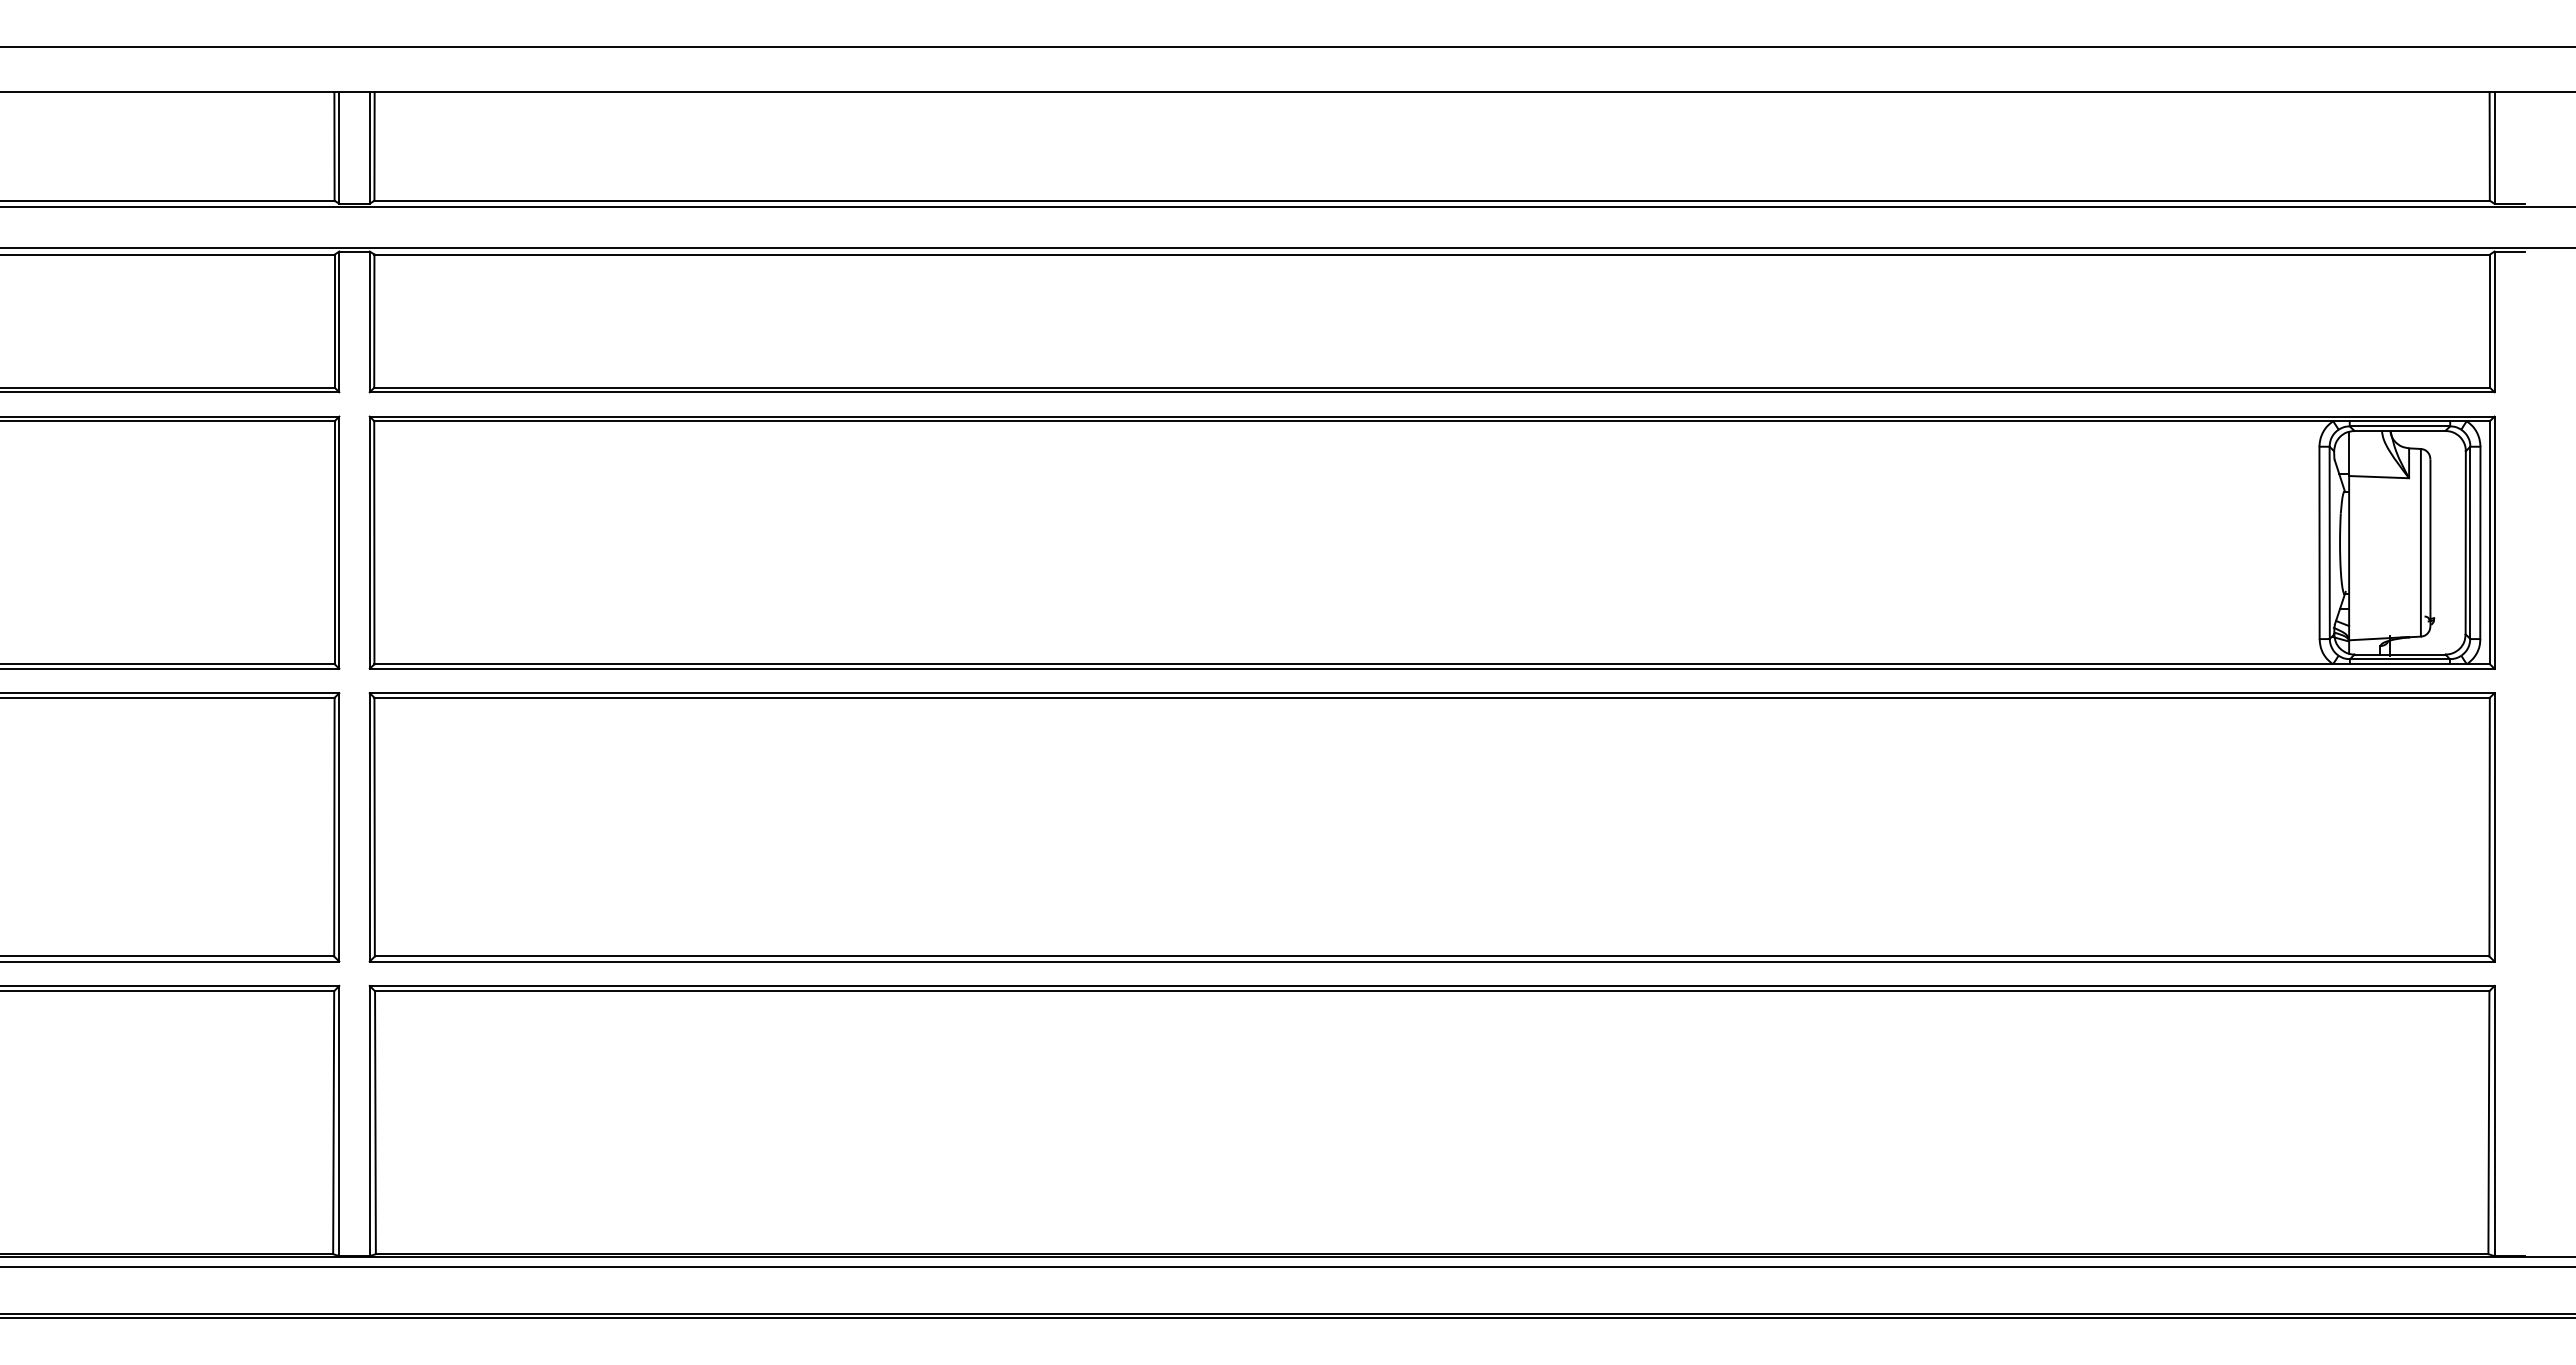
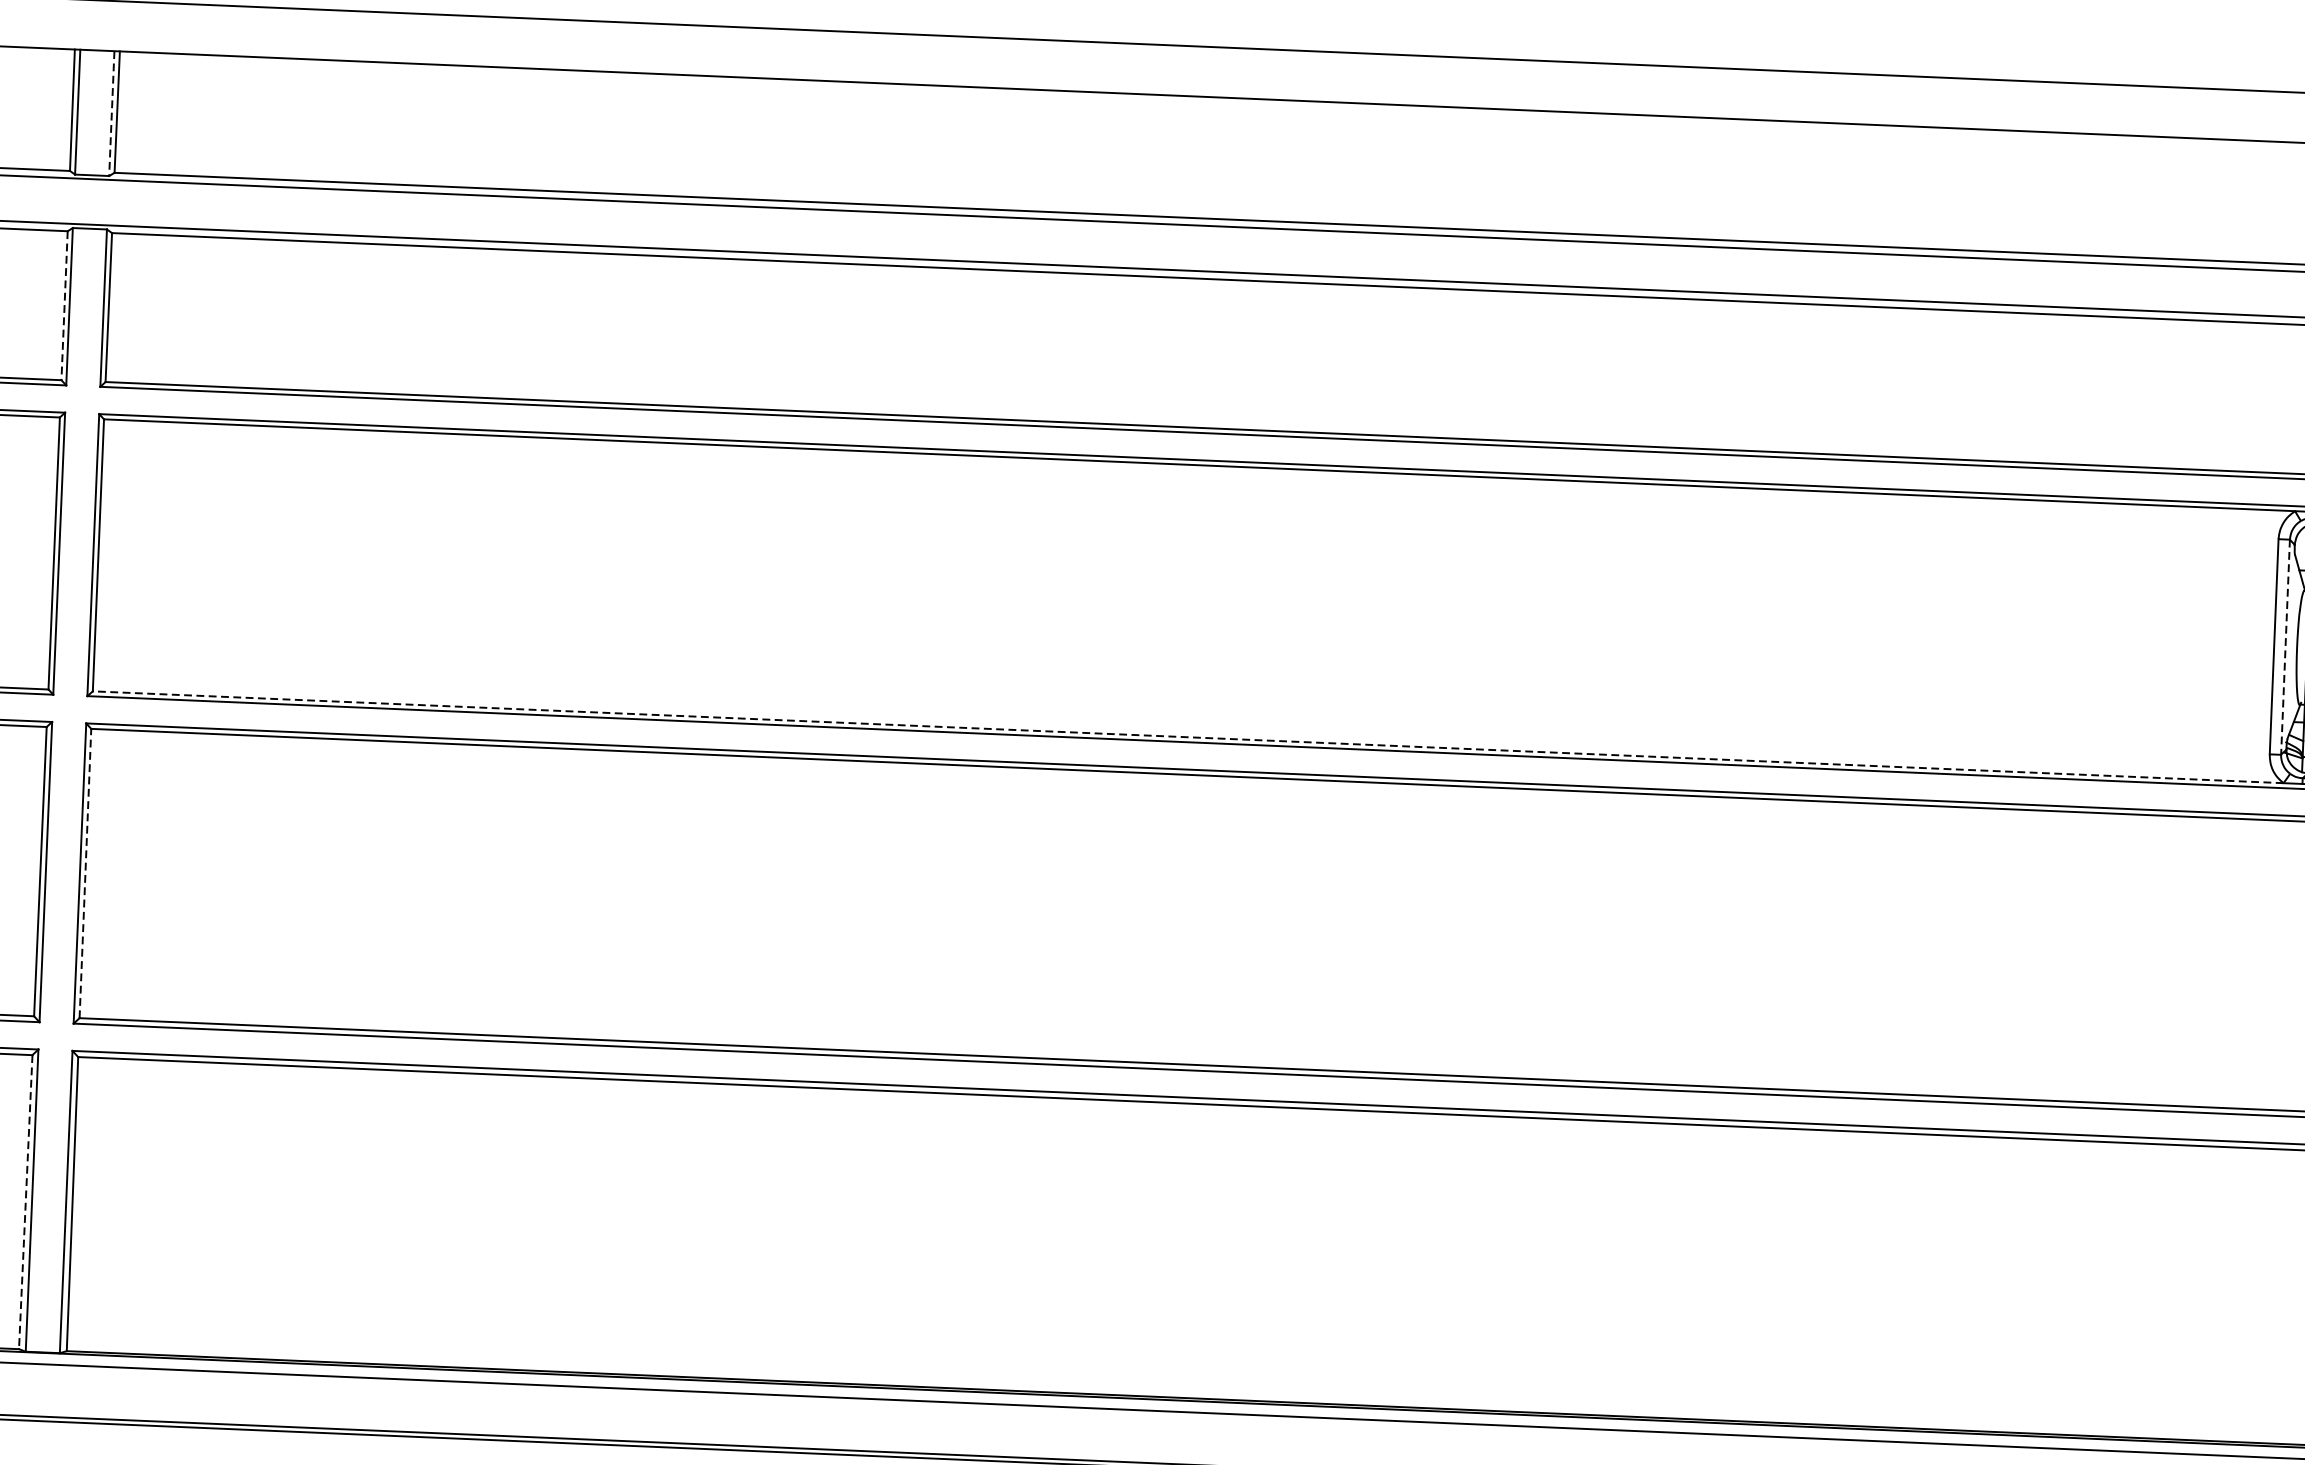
line: (369, 147) -> (111, 113), solid -> dashed
line: (334, 321) -> (64, 306), solid -> dashed
line: (2329, 543) -> (2285, 647), solid -> dashed
line: (1353, 664) -> (1187, 737), solid -> dashed
line: (374, 826) -> (85, 872), solid -> dashed
line: (333, 1123) -> (25, 1203), solid -> dashed

